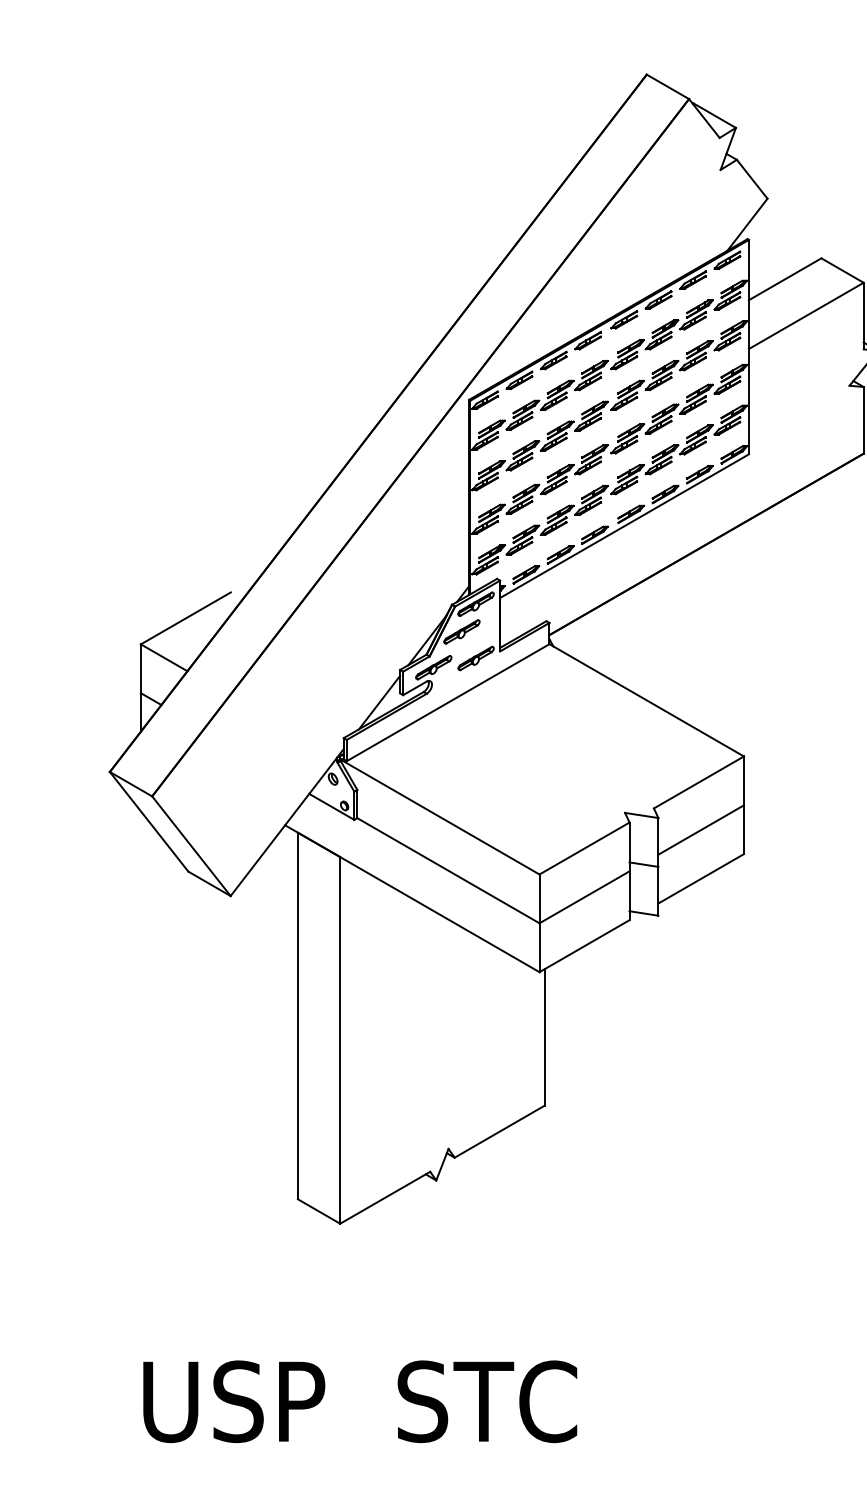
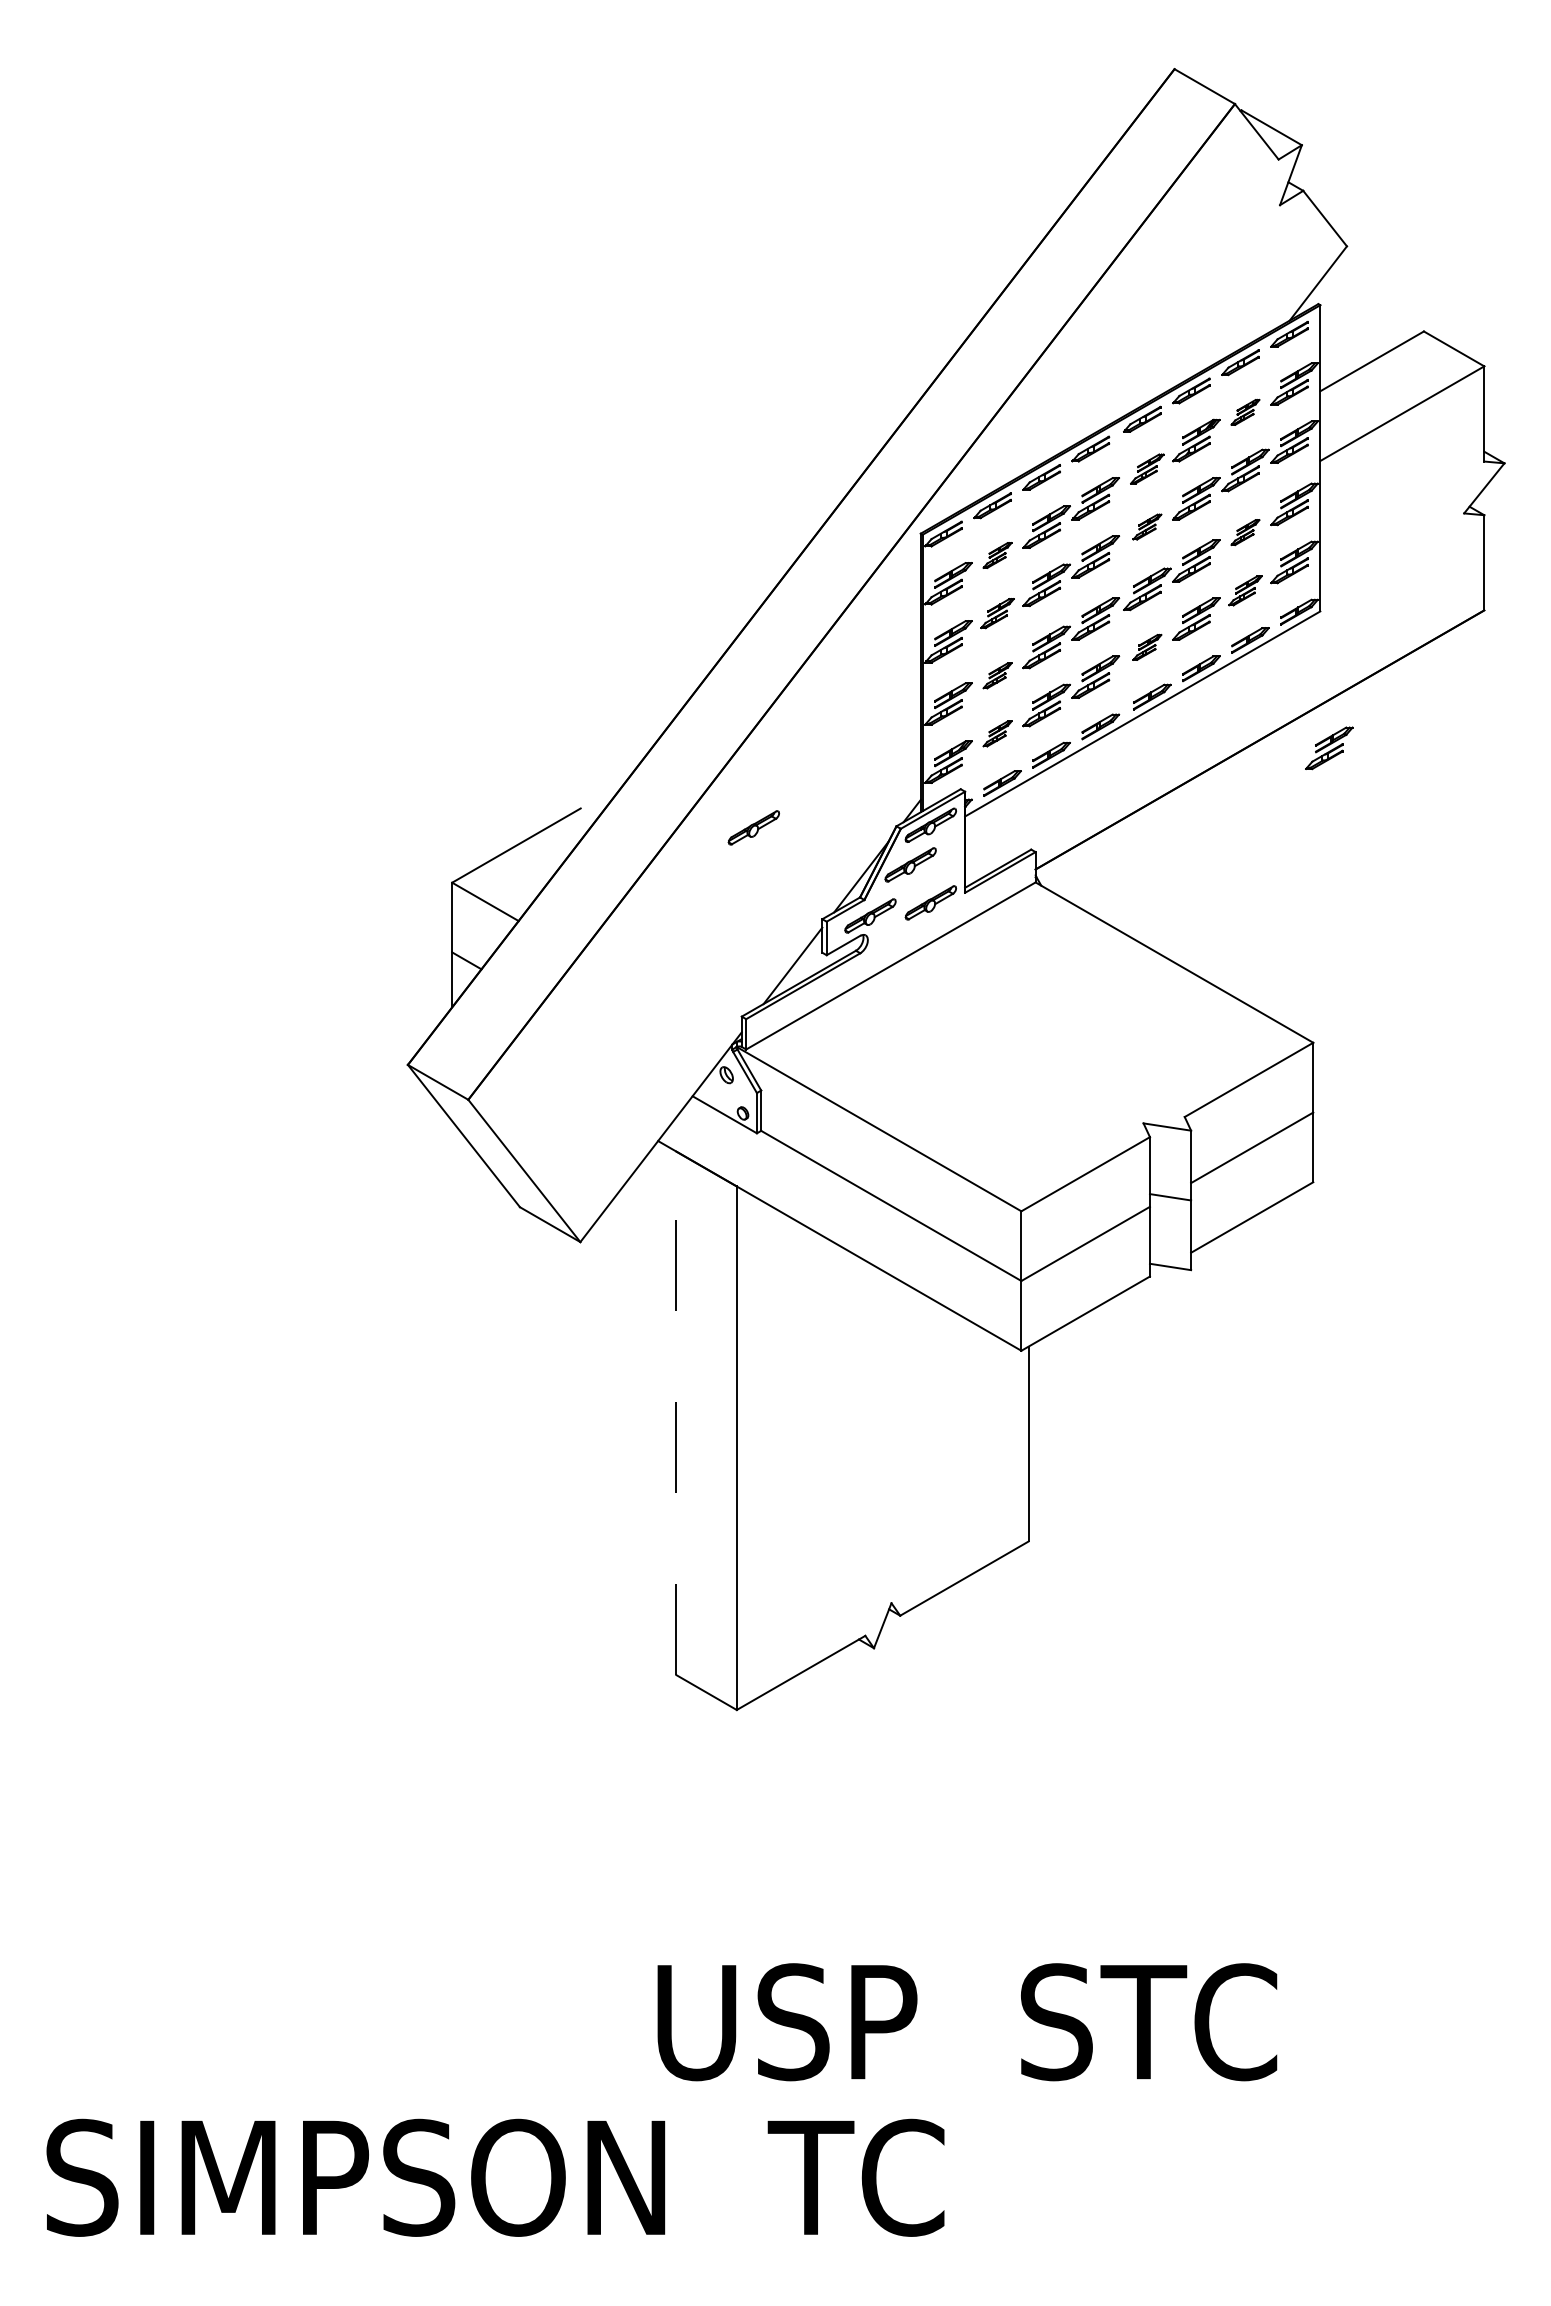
part: (696, 315) -> (1245, 412), size x0.6
part: (627, 354) -> (1147, 468), size x0.7
part: (627, 394) -> (1147, 526), size x0.6
part: (696, 399) -> (1245, 532), size x0.6
part: (522, 415) -> (997, 555), size x0.6
part: (696, 439) -> (1245, 590), size x0.7
part: (522, 455) -> (997, 613), size x0.7
part: (627, 479) -> (1147, 647), size x0.6
part: (522, 499) -> (997, 675), size x0.6
part: (522, 539) -> (997, 733), size x0.6
part: (755, 550) -> (1329, 748), added
part: (351, 605) -> (753, 827), added
line: (297, 1016) -> (676, 1413), solid -> dashed
text: (360, 1401) -> (967, 2022), moved

